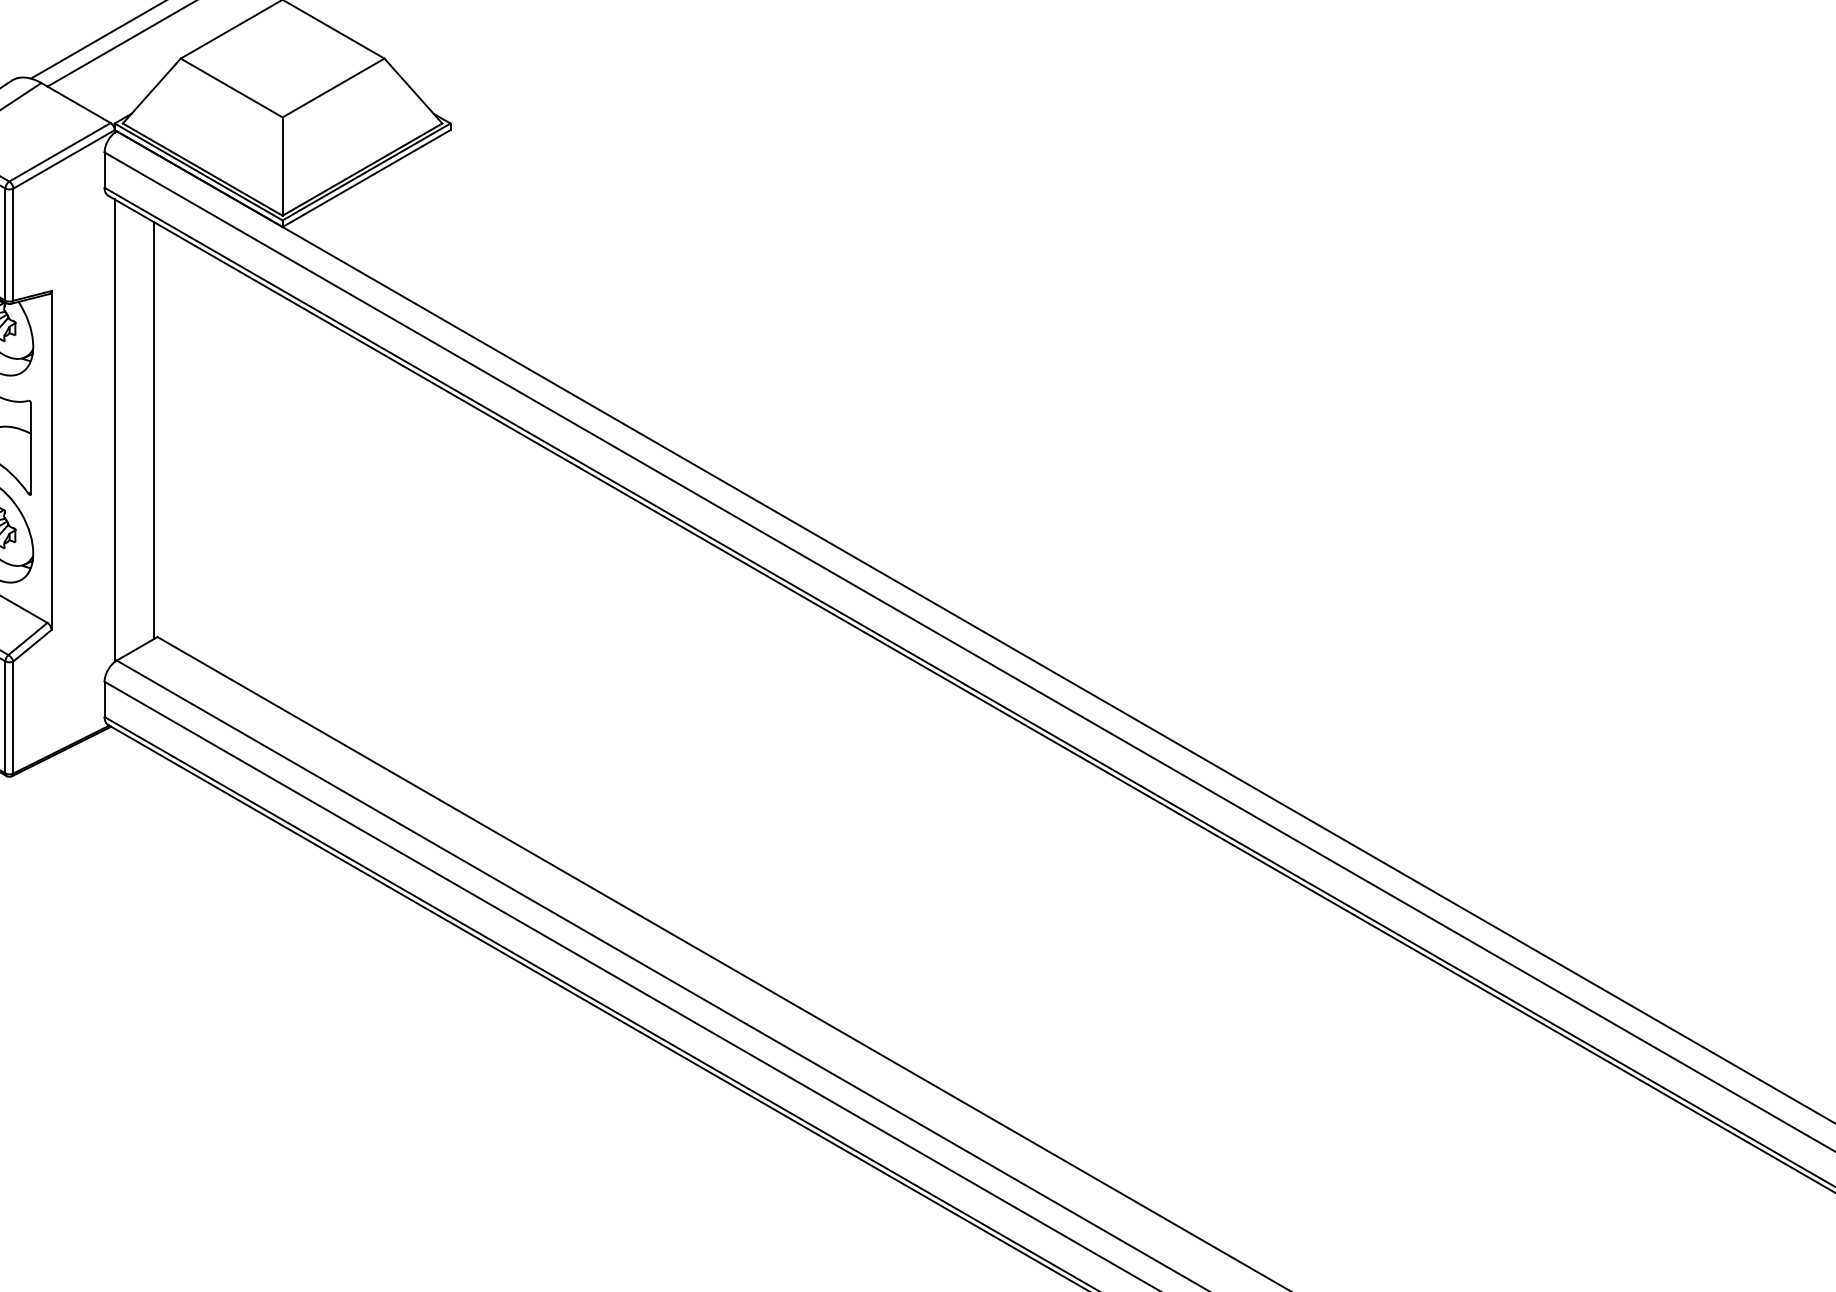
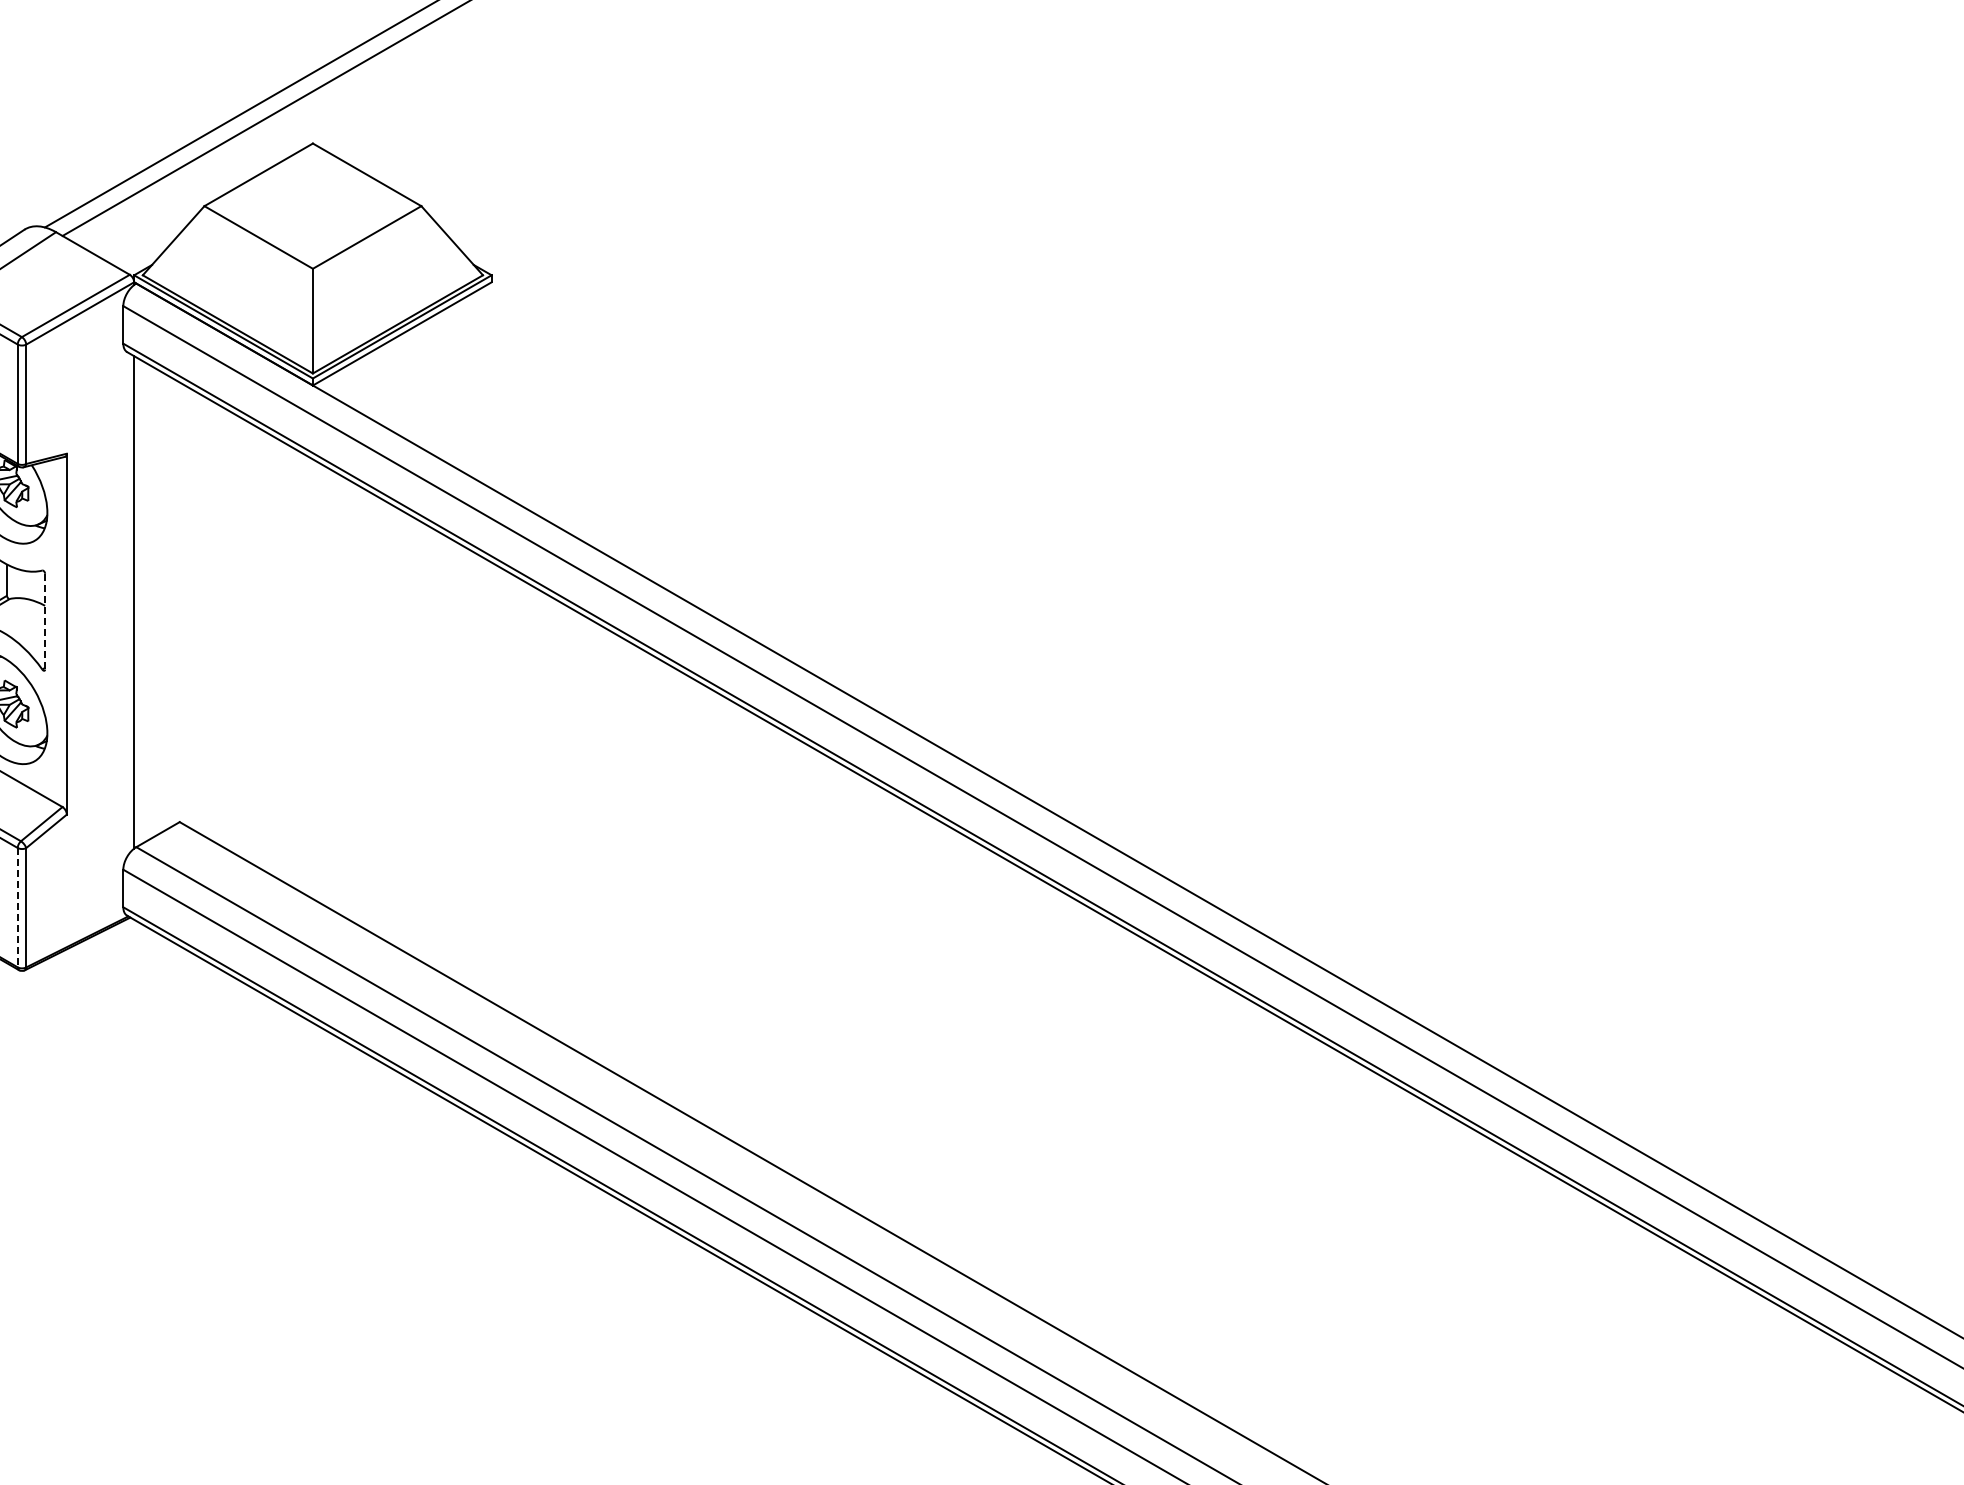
line: (154, 430) -> (176, 602), removed
line: (31, 448) -> (45, 621), solid -> dashed
line: (5, 717) -> (17, 907), solid -> dashed

